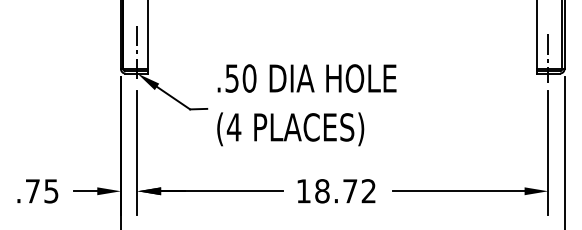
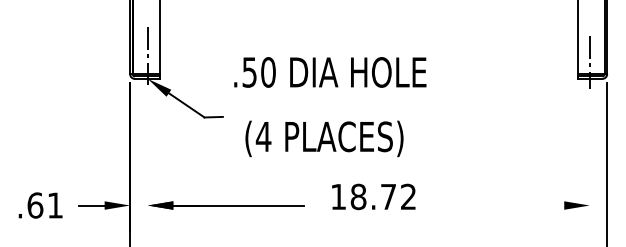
text: (306, 78) -> (329, 72), moved
text: (290, 129) -> (324, 139), moved
line: (137, 152) -> (147, 163), removed
line: (548, 152) -> (589, 163), removed
text: (41, 191) -> (44, 205), .75 -> .61
text: (336, 191) -> (373, 197), moved
line: (458, 191) -> (493, 205), removed

